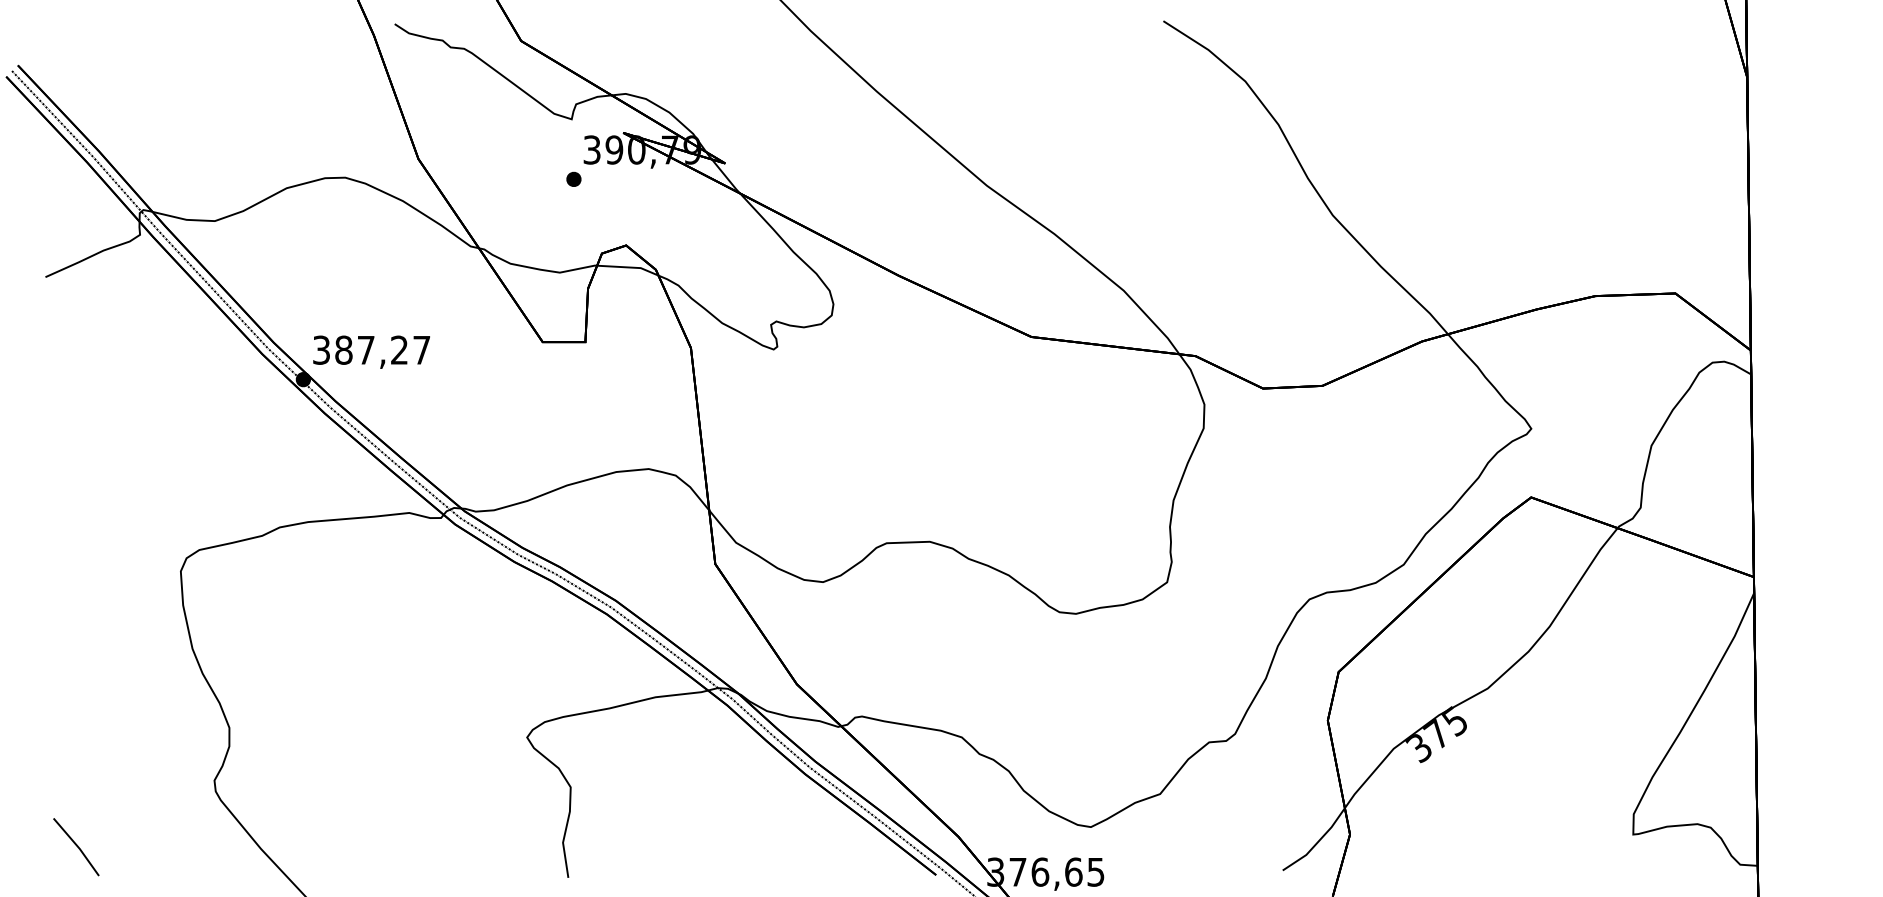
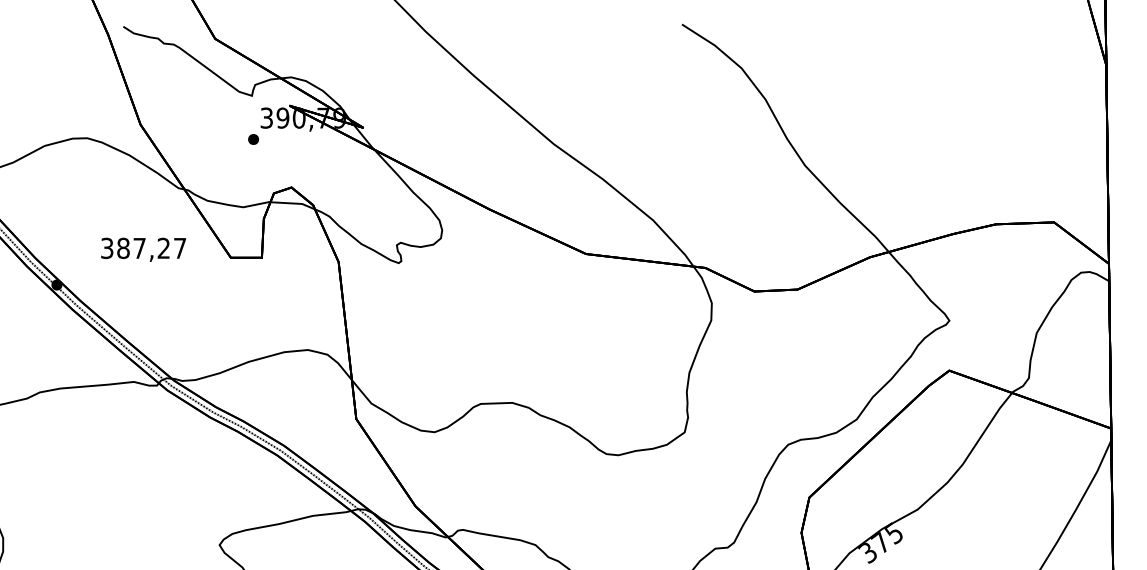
text: (371, 351) -> (143, 249), moved

